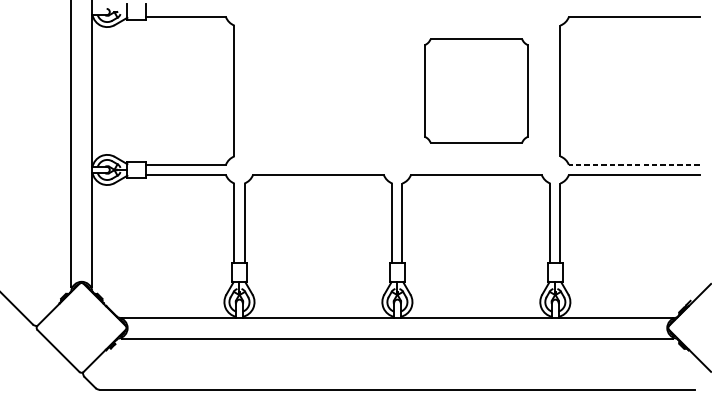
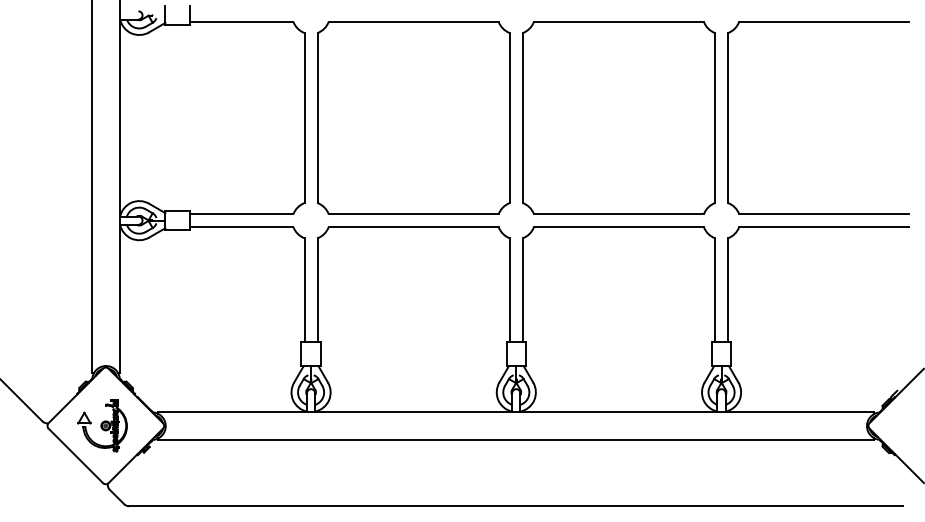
part: (318, 90) -> (413, 117), added
part: (476, 90) -> (618, 117), size x1.43
line: (634, 165) -> (824, 214), dashed -> solid
part: (78, 327) -> (102, 425), added

